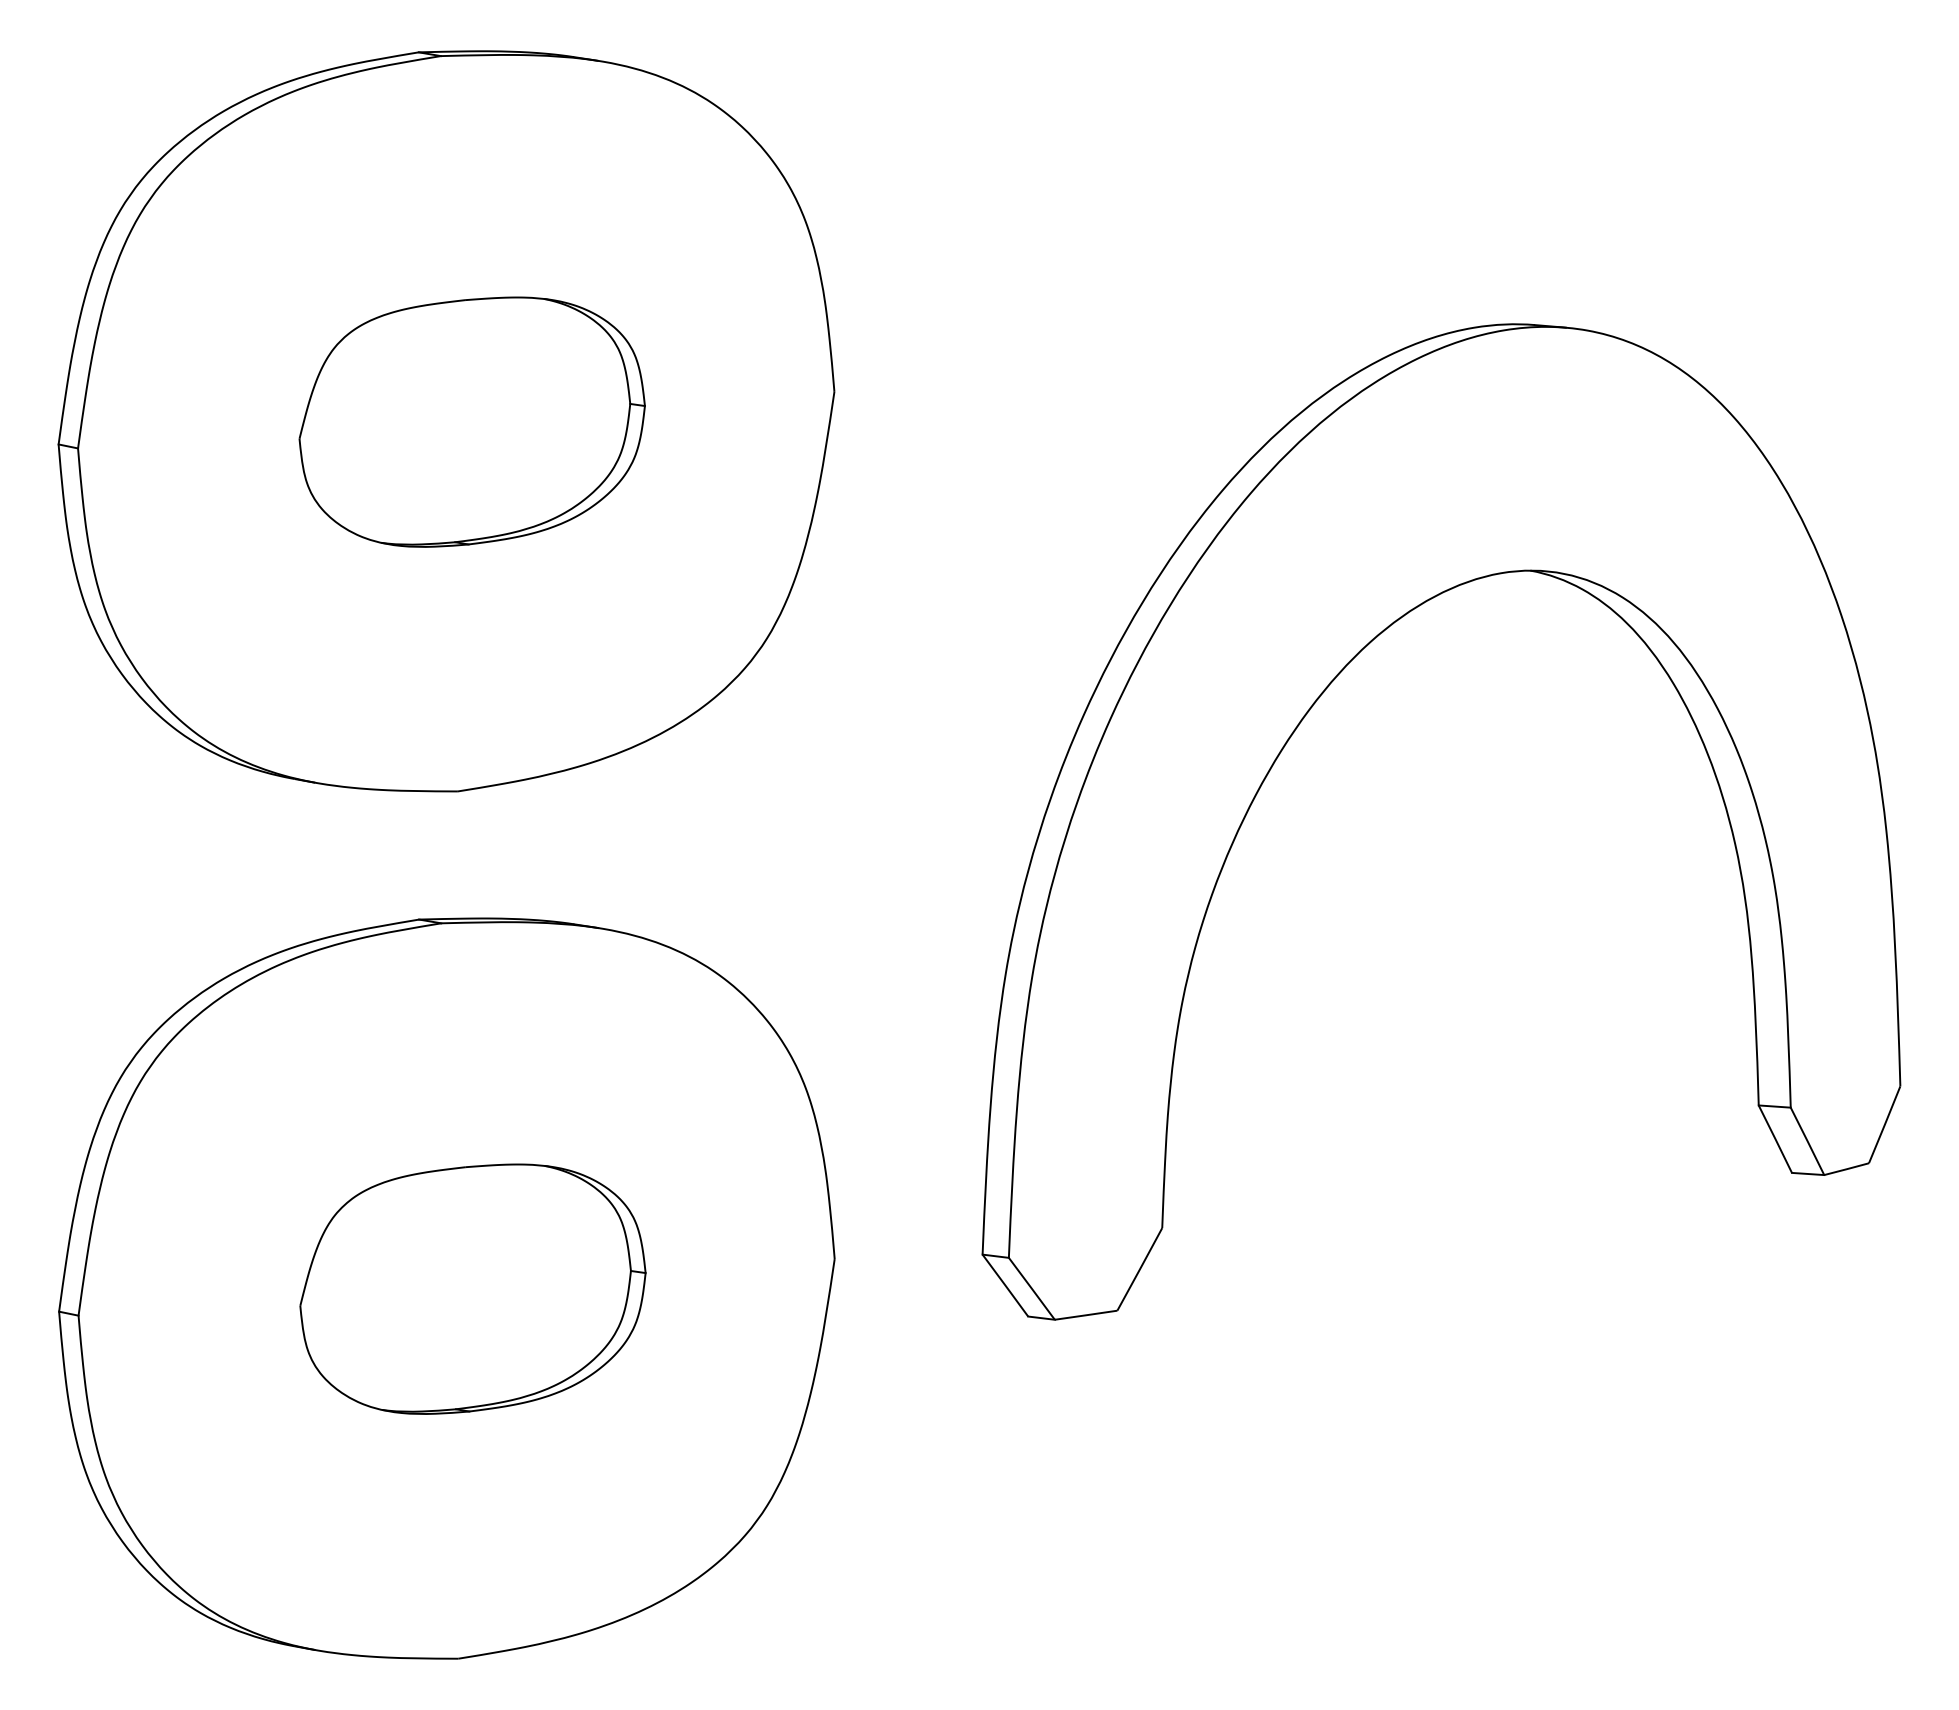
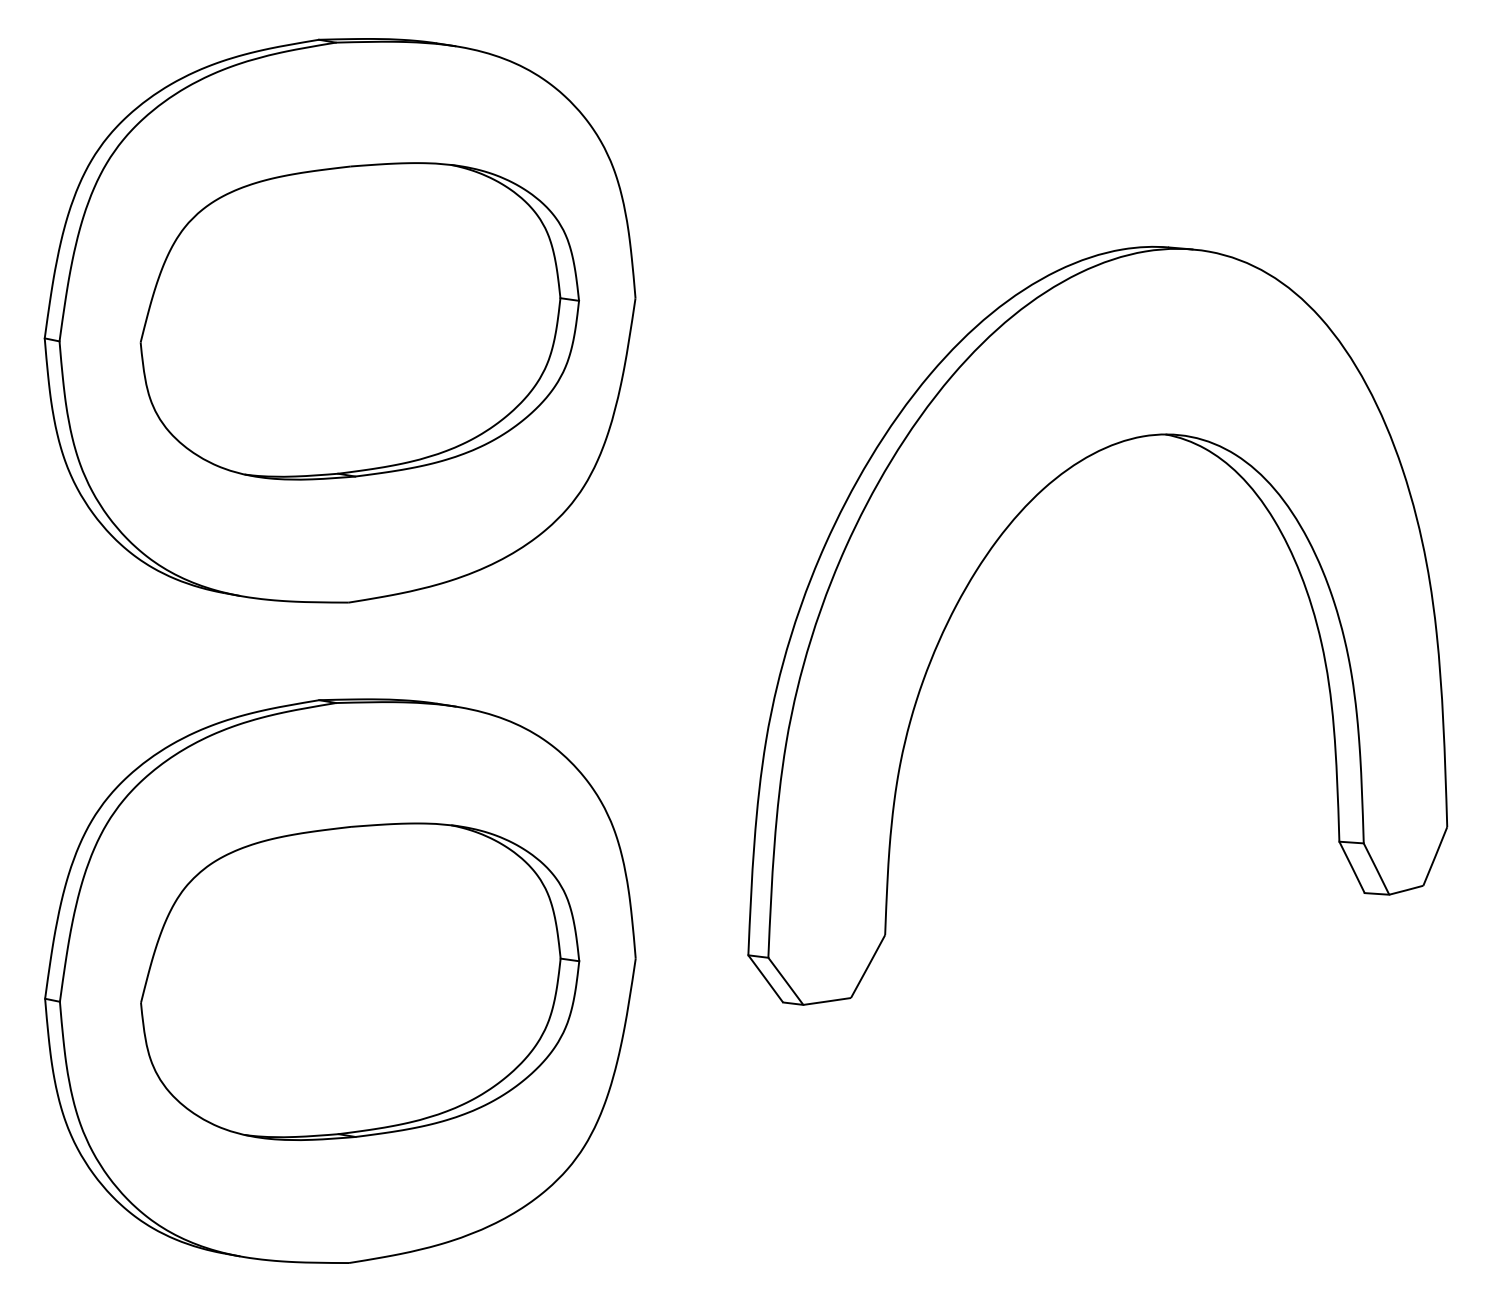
part: (471, 422) -> (359, 321), size x1.67
part: (473, 1289) -> (360, 981), size x1.67

